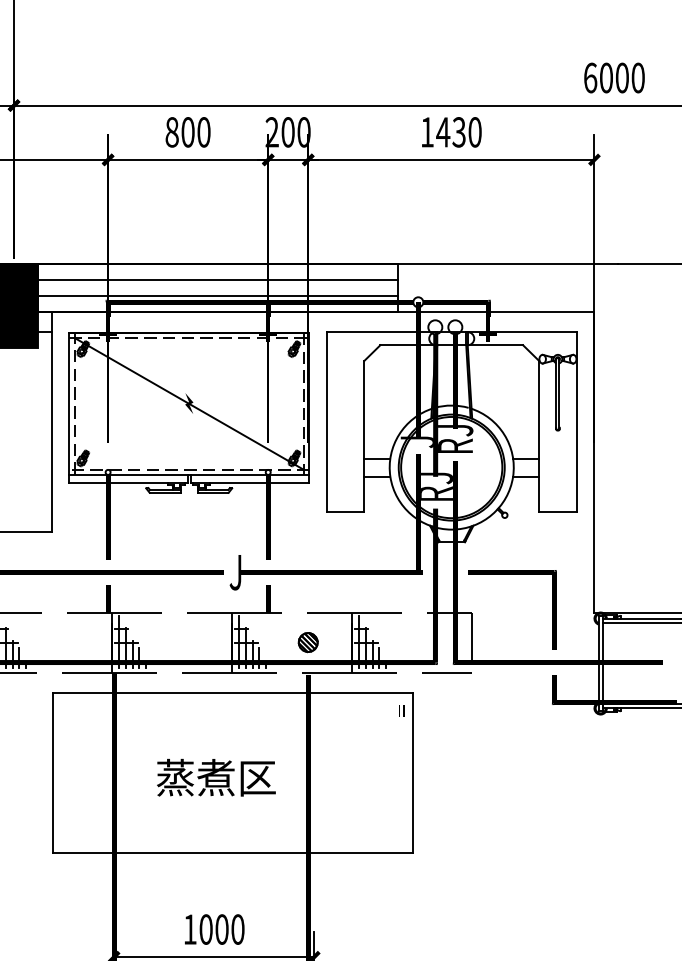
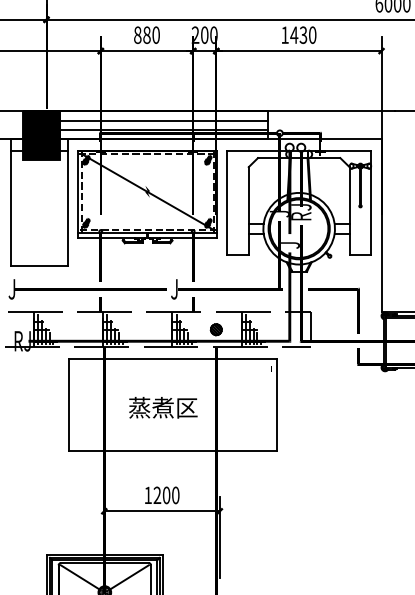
text: (187, 132) -> (146, 35), 800 -> 880
text: (436, 486) -> (290, 239), RJ -> J
text: (206, 929) -> (157, 495), 1000 -> 1200

